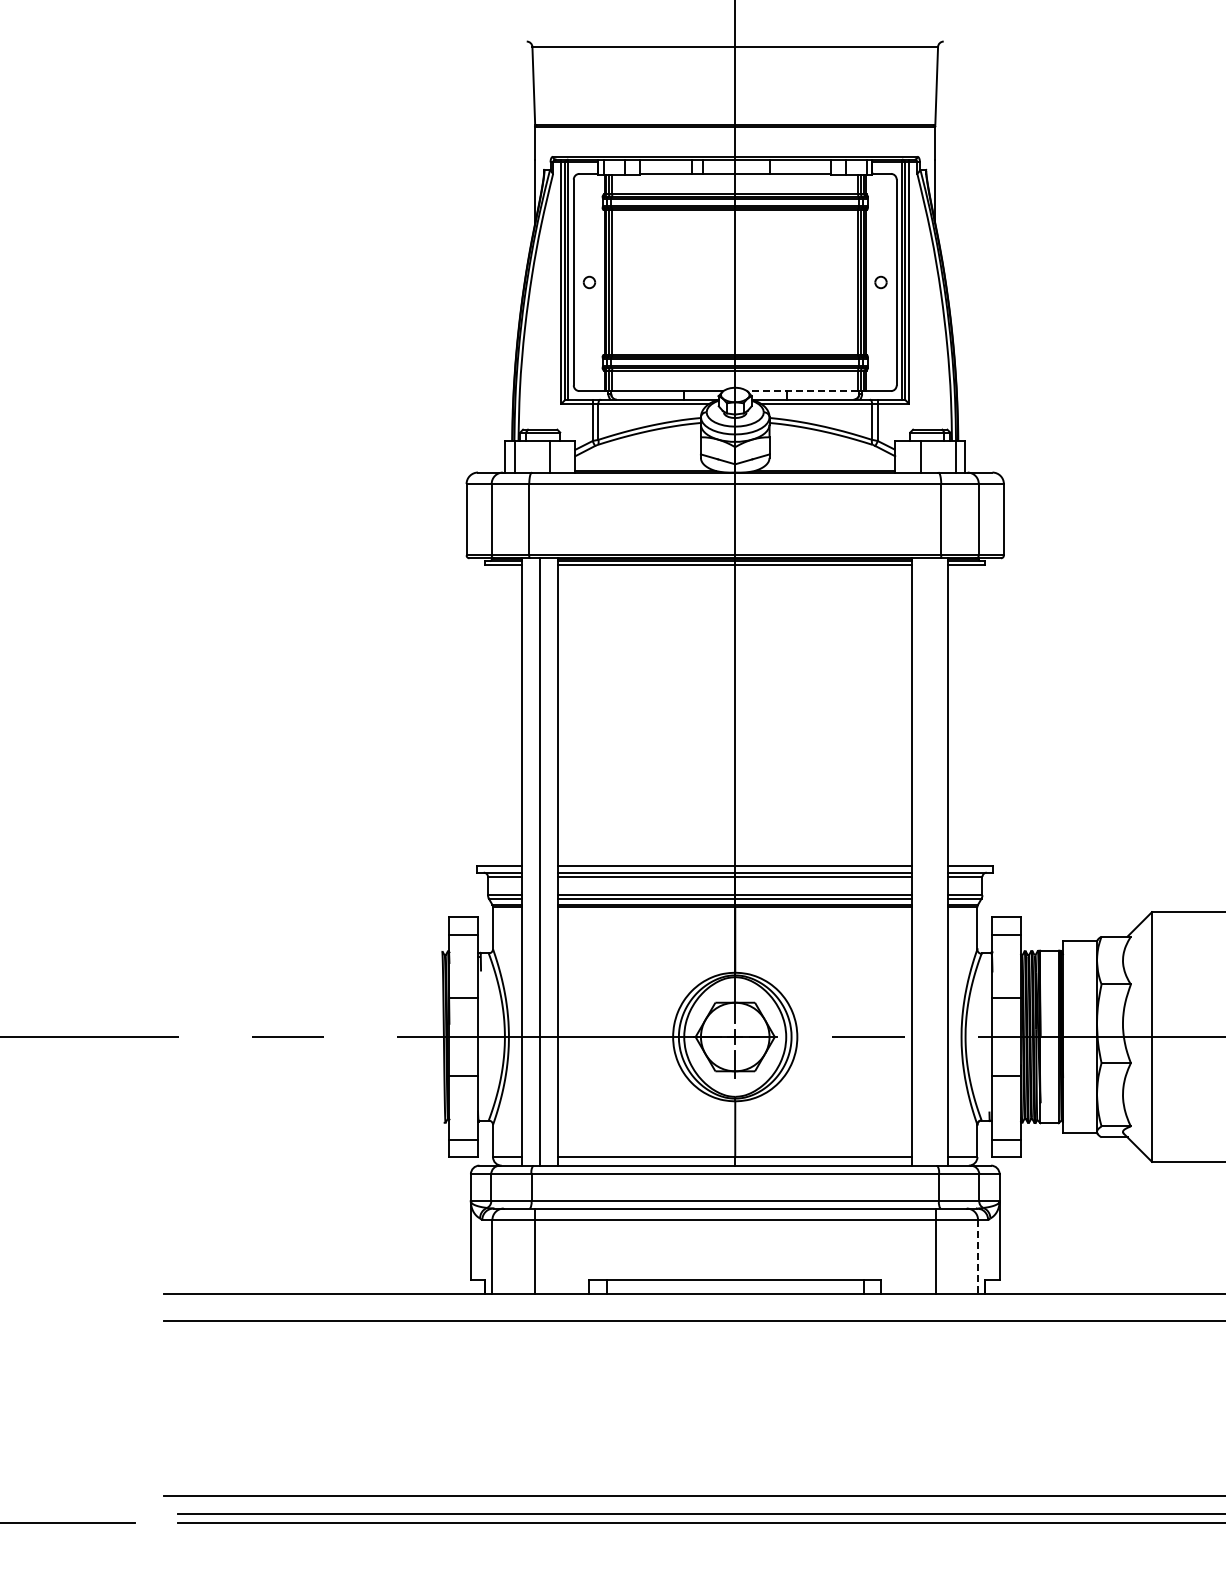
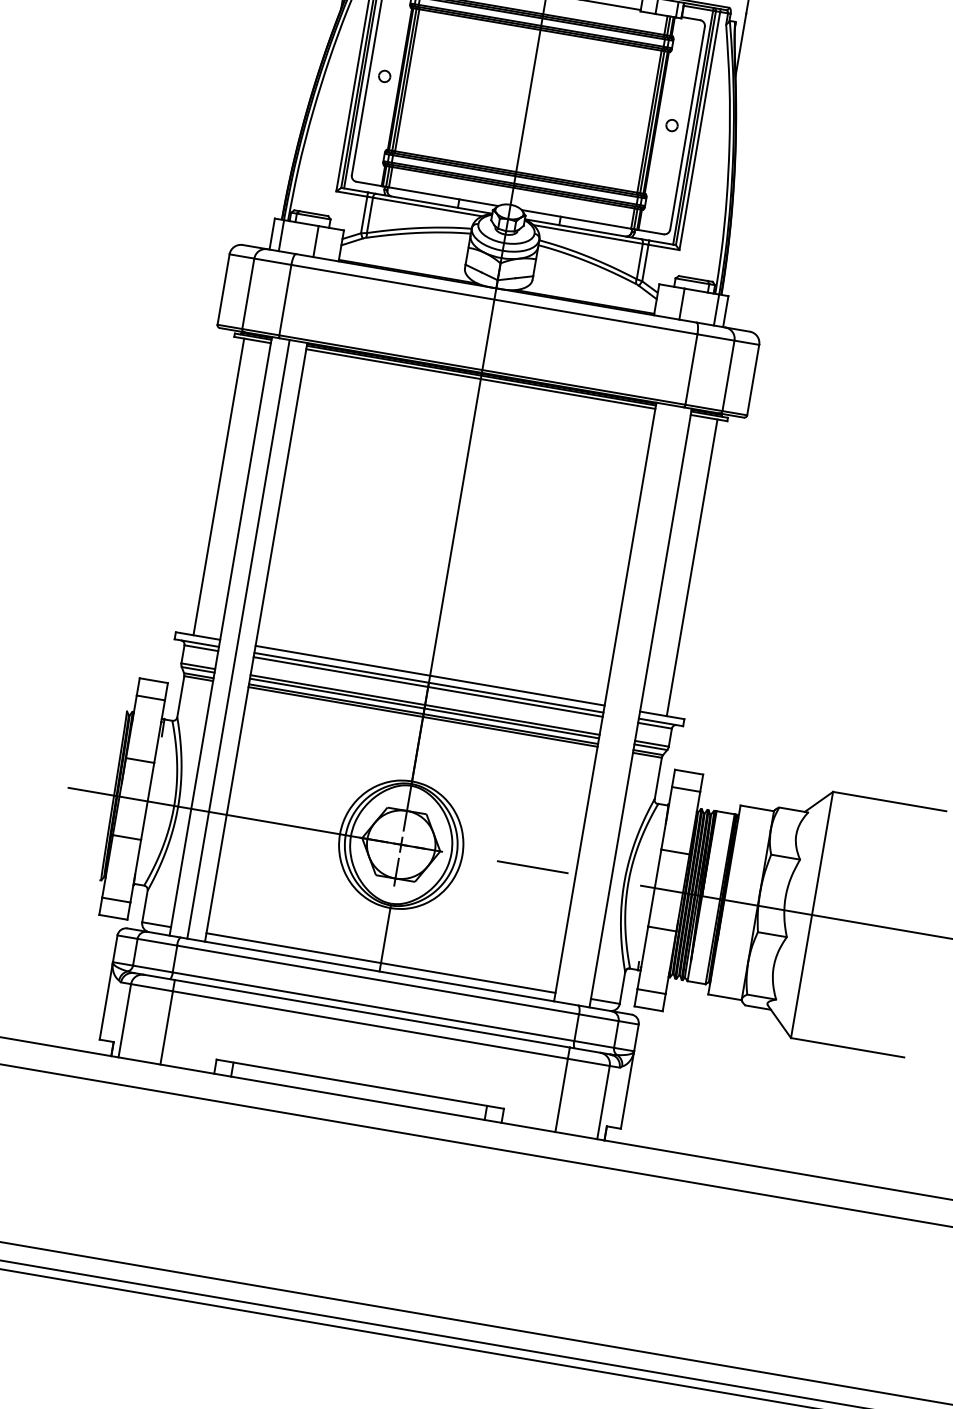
line: (802, 391) -> (576, 219), dashed -> solid
line: (495, 714) -> (219, 486), added
line: (975, 714) -> (692, 567), added
line: (978, 1257) -> (603, 1103), dashed -> solid

